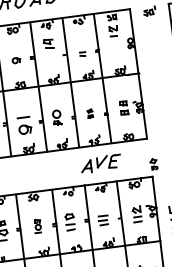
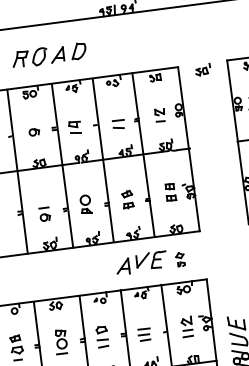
part: (112, 31) -> (159, 115), moved
part: (48, 43) -> (74, 126), moved
part: (82, 53) -> (117, 123), size x1.67
part: (89, 113) -> (127, 199), size x1.67
part: (24, 124) -> (44, 213), size x0.62
part: (153, 164) -> (180, 259), moved
part: (37, 226) -> (61, 342), size x1.43

